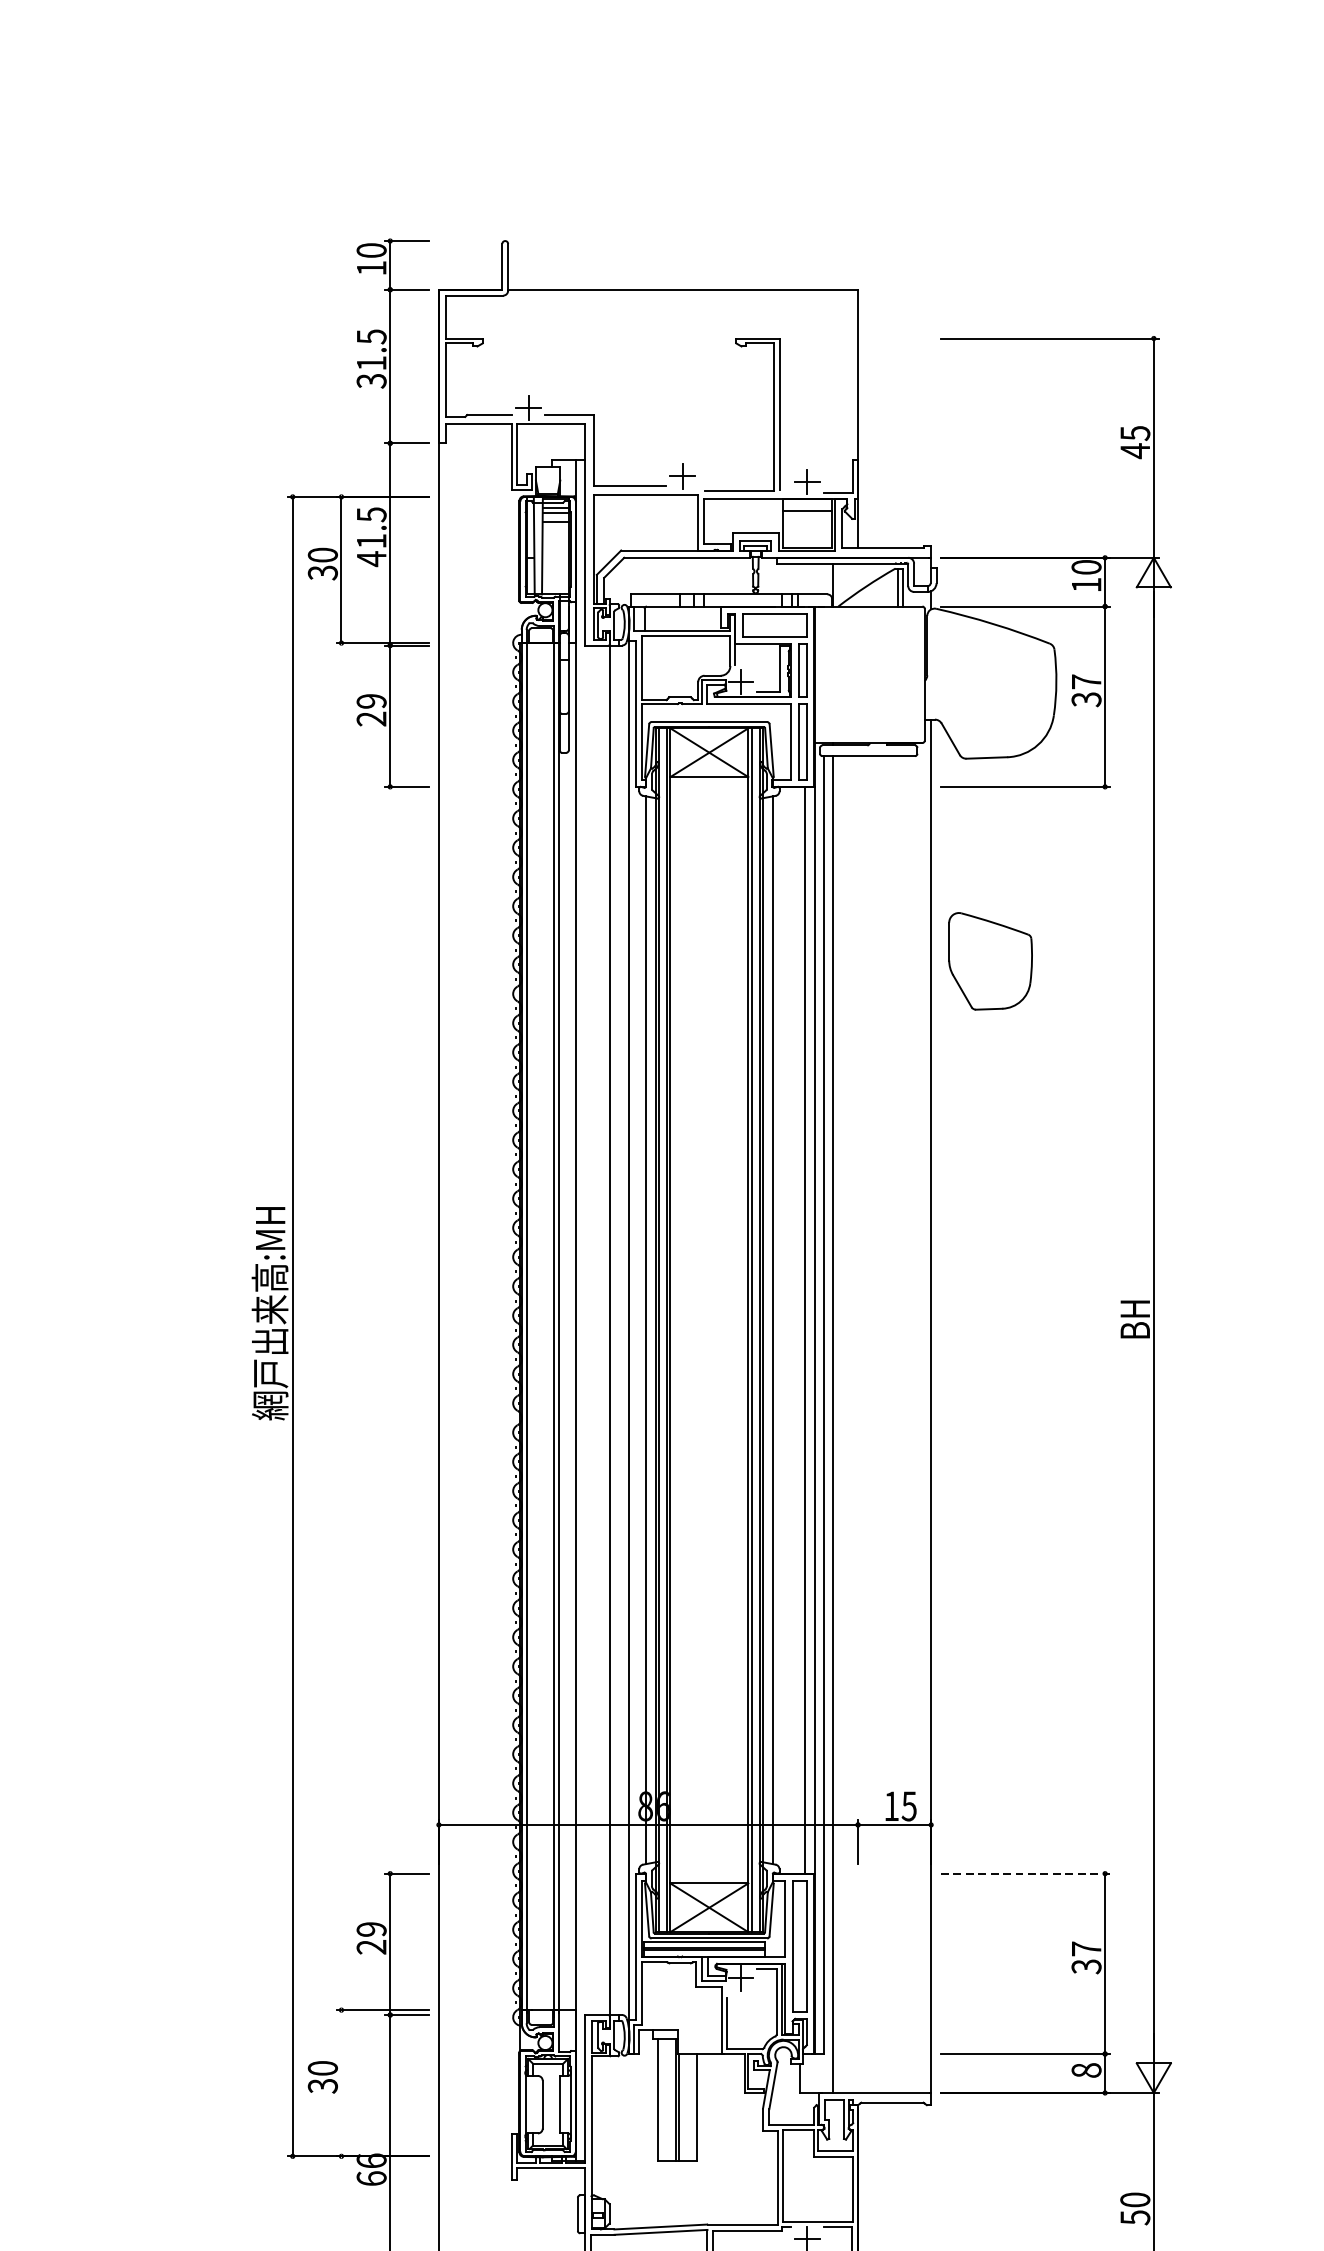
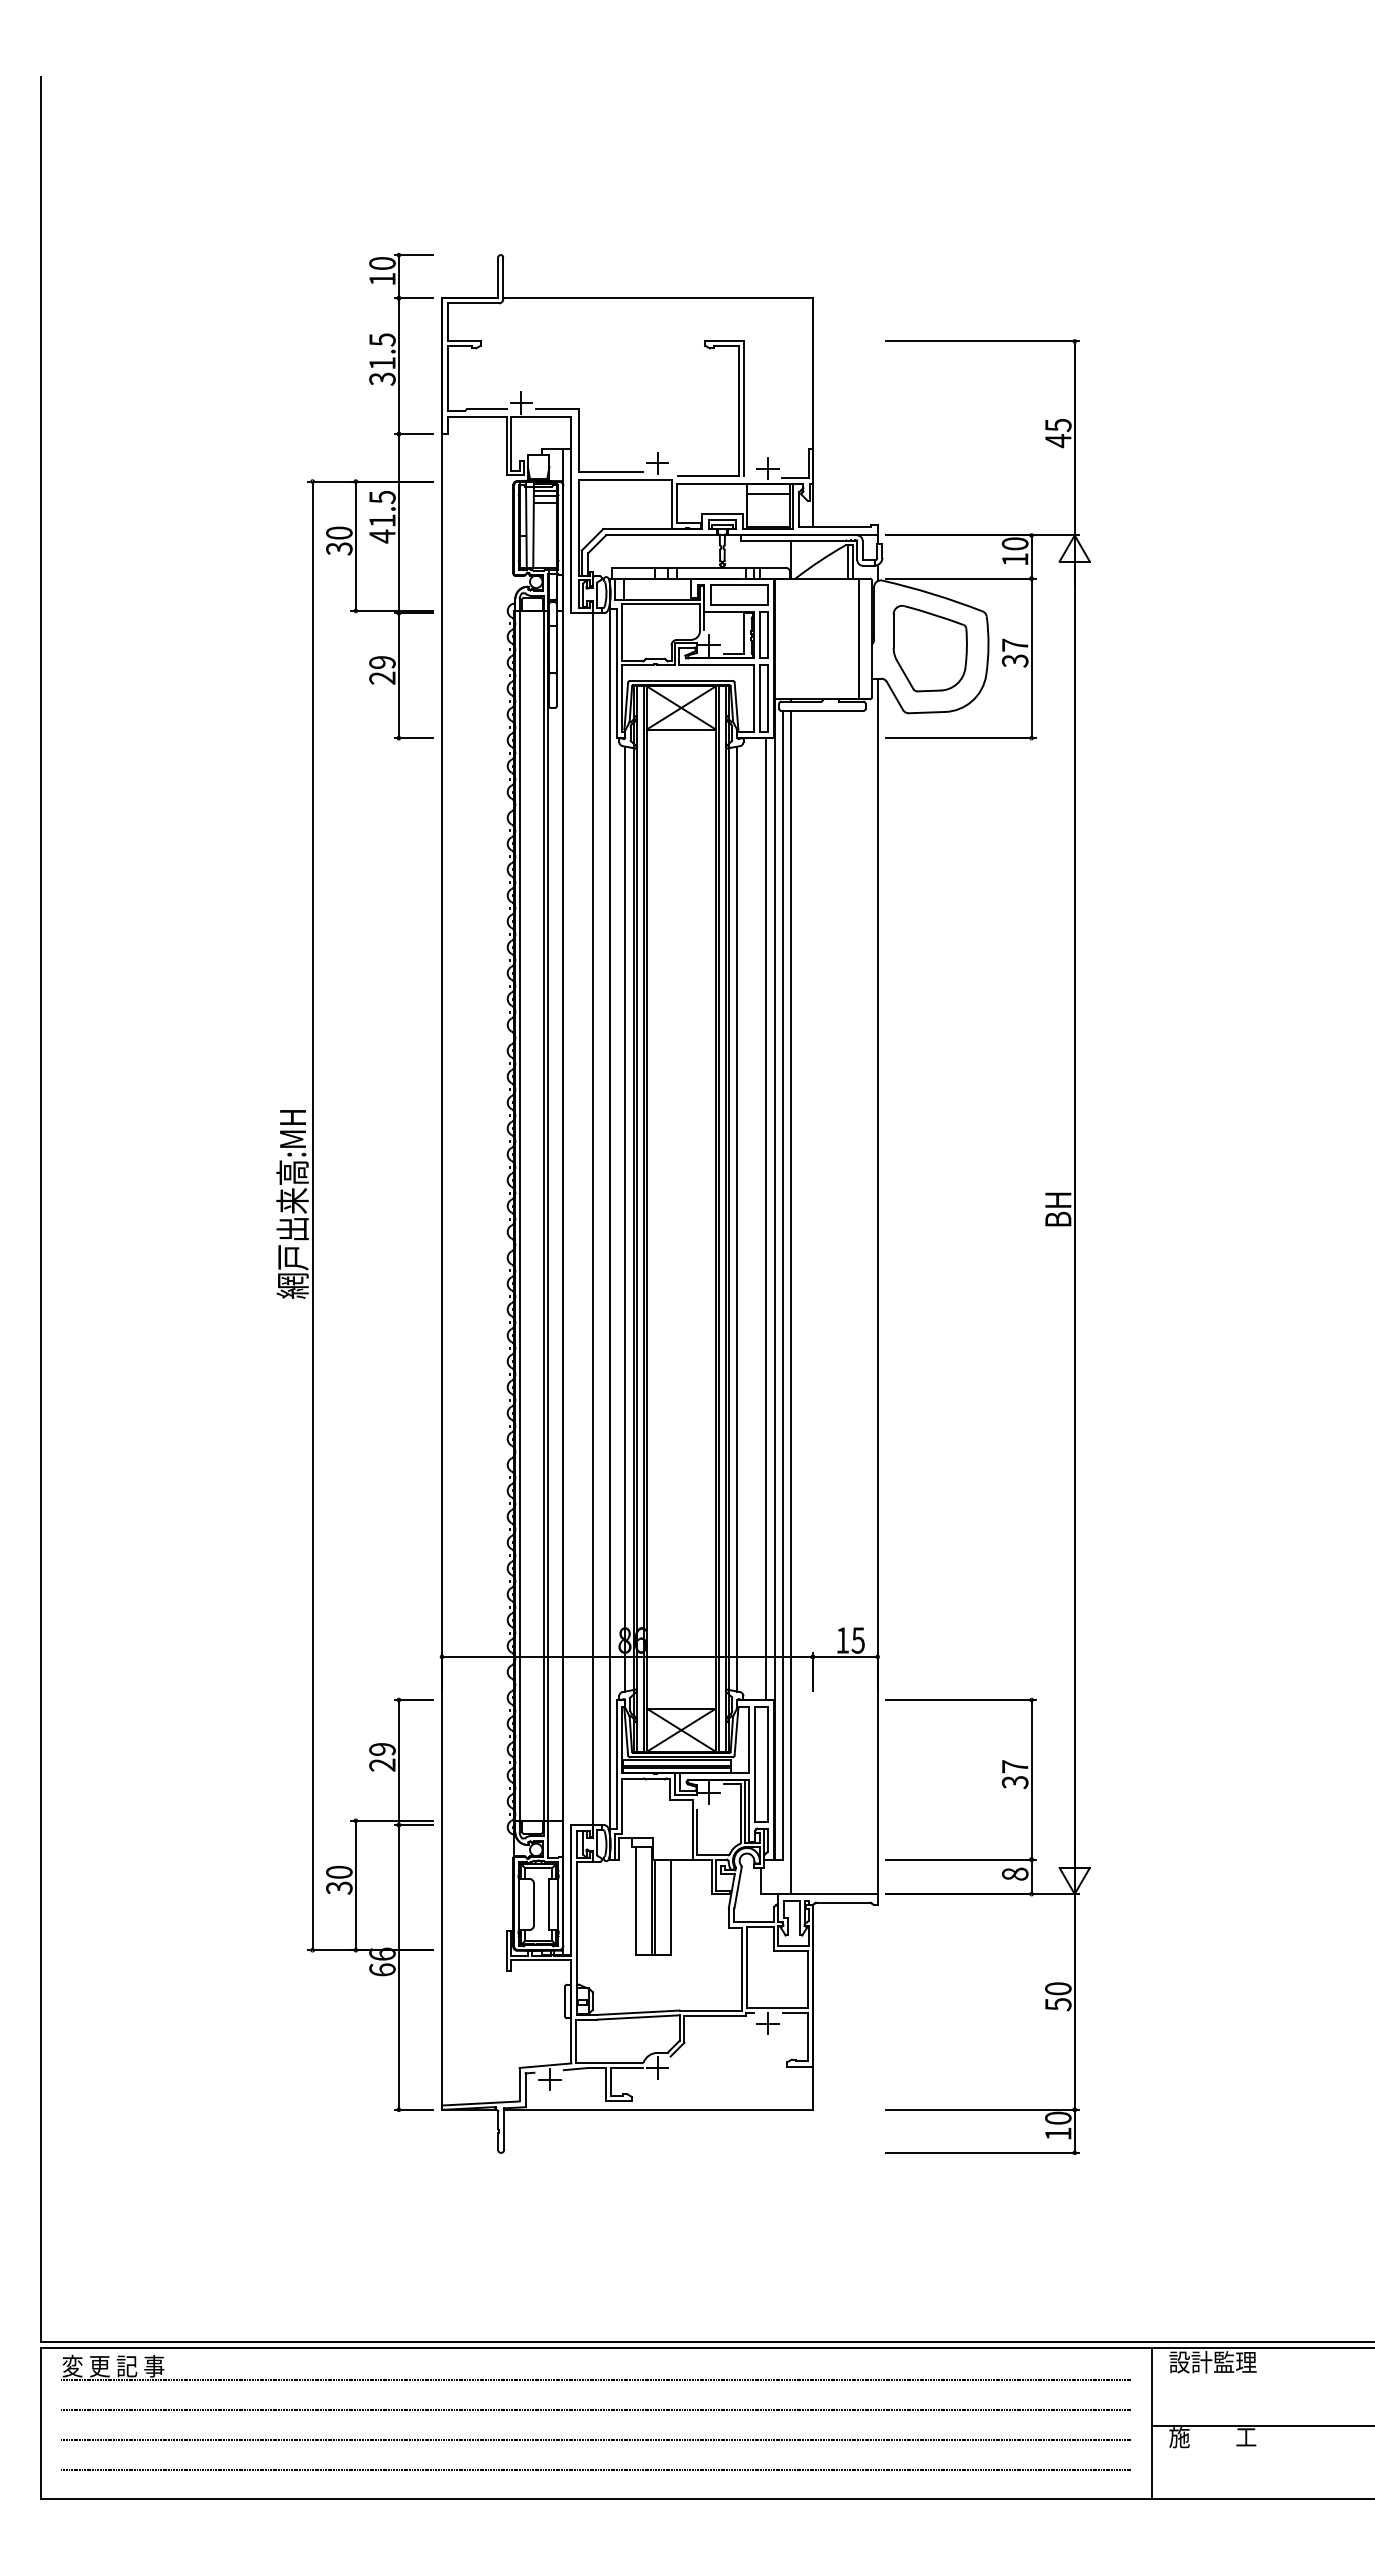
line: (910, 674) -> (859, 638), added
part: (989, 961) -> (929, 648), moved
line: (1025, 1874) -> (961, 1700), dashed -> solid
line: (341, 2083) -> (355, 1885), added

